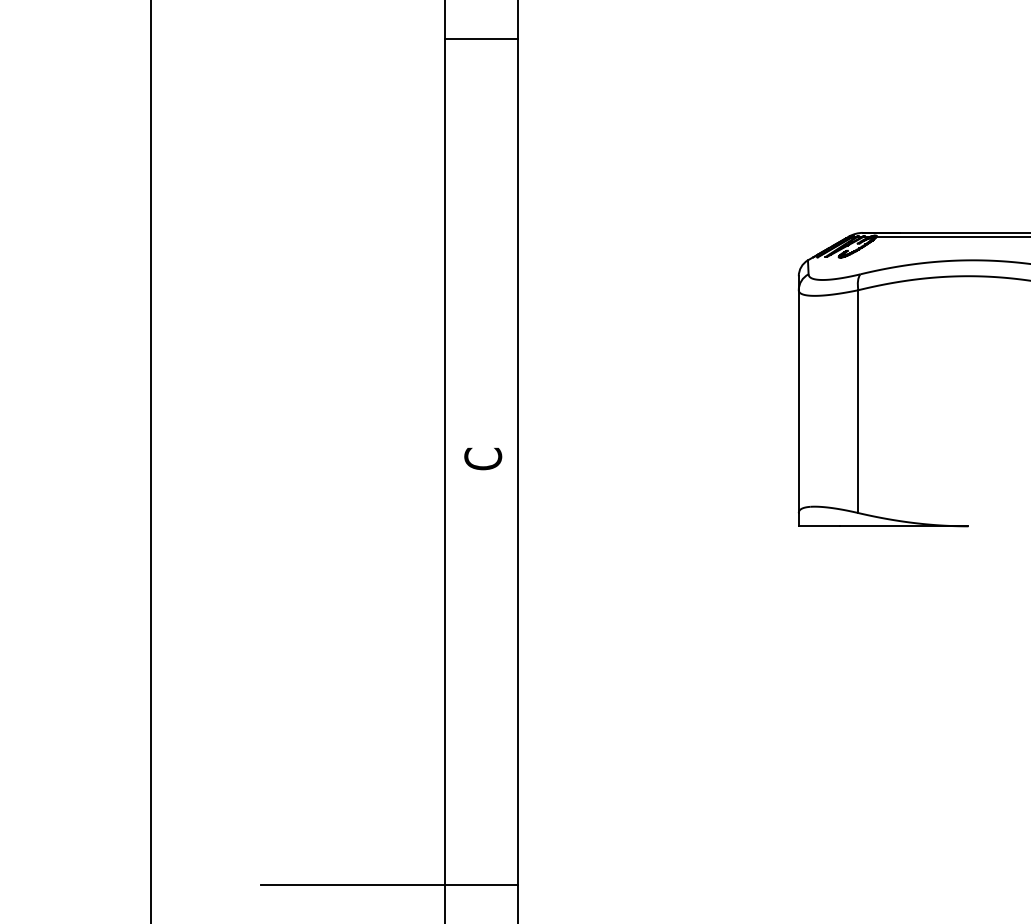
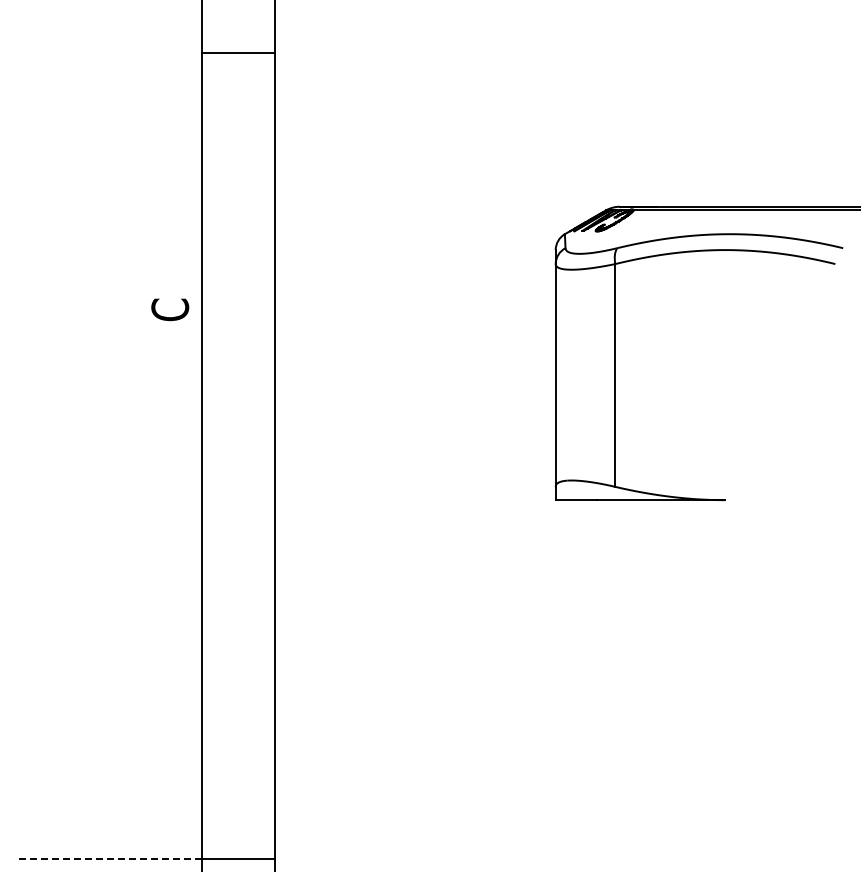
line: (481, 38) -> (238, 52), moved
text: (483, 458) -> (170, 309), moved
line: (353, 885) -> (110, 859), solid -> dashed

